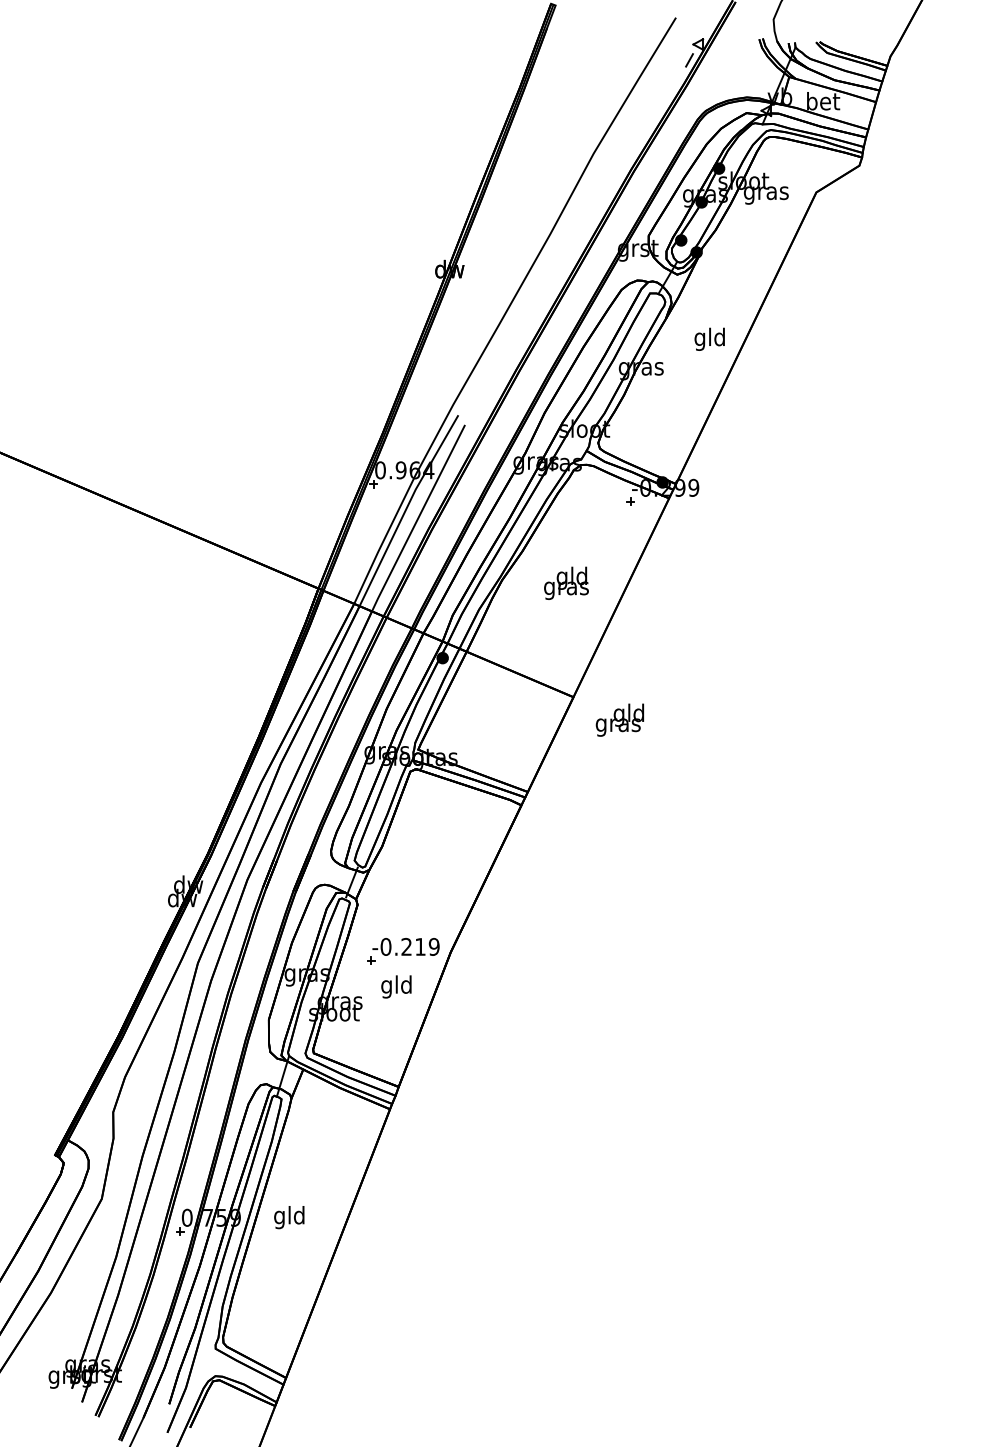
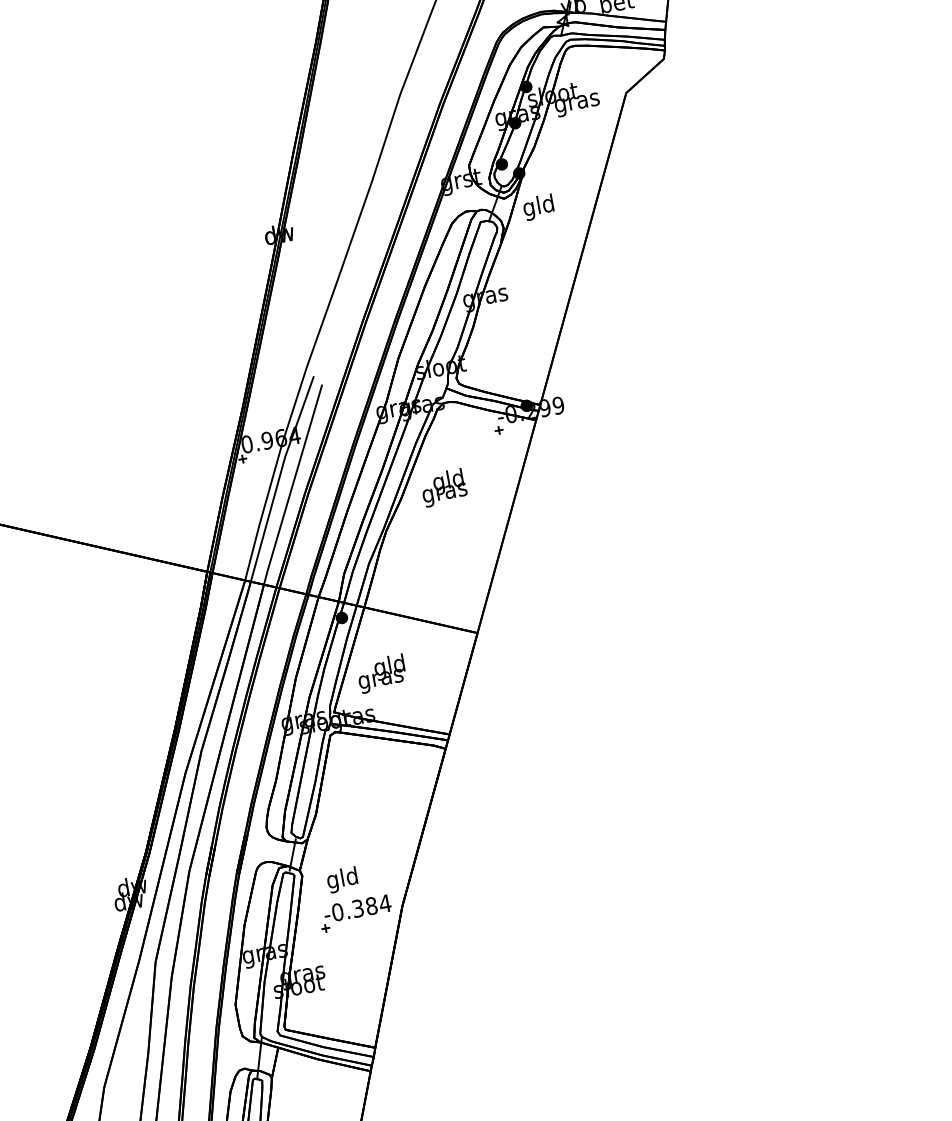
text: (709, 338) -> (538, 206), moved
text: (566, 582) -> (443, 487), moved
text: (619, 719) -> (381, 673), moved
text: (420, 946) -> (371, 905), -0.219 -> -0.384
text: (396, 986) -> (342, 879), moved

